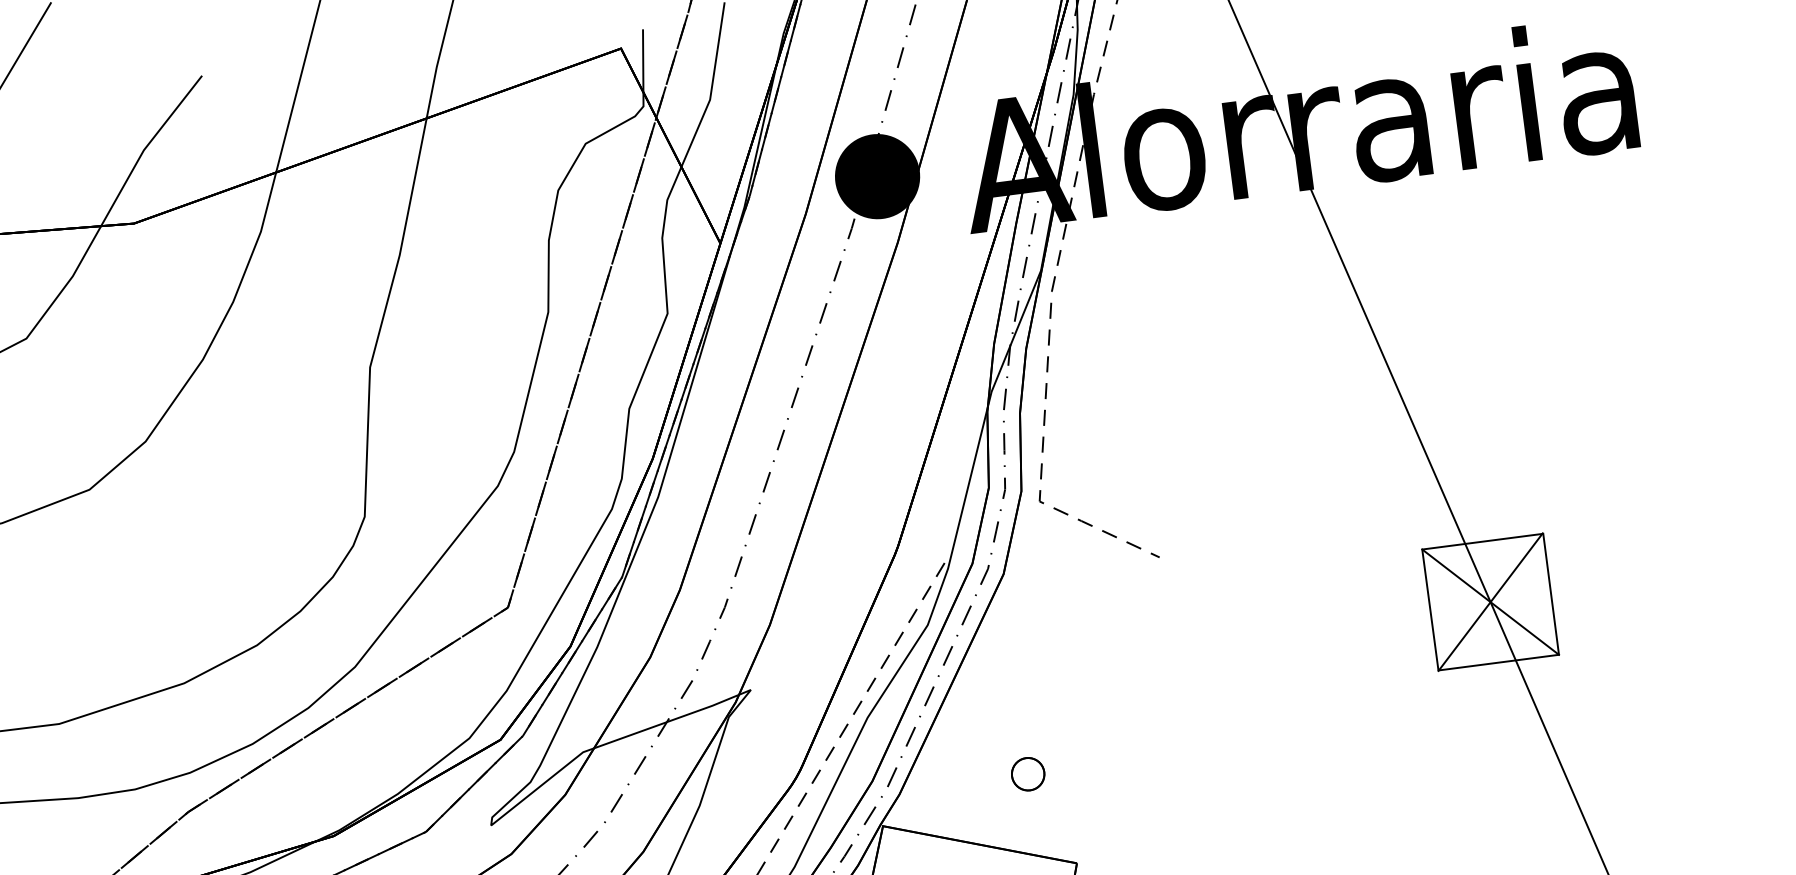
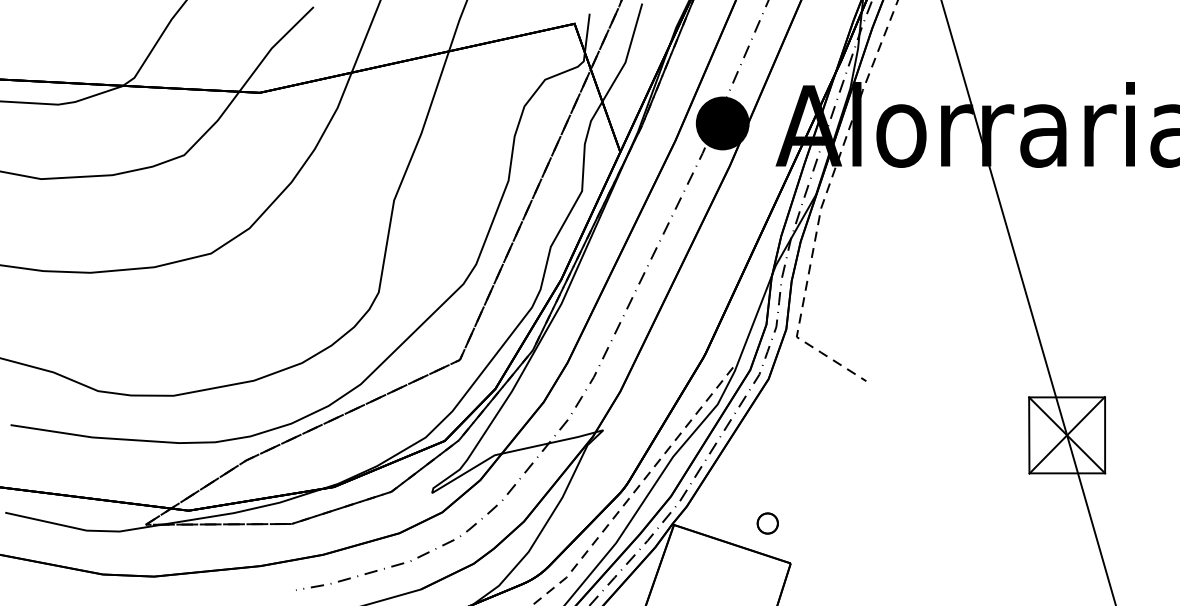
part: (1027, 774) -> (767, 523), moved

